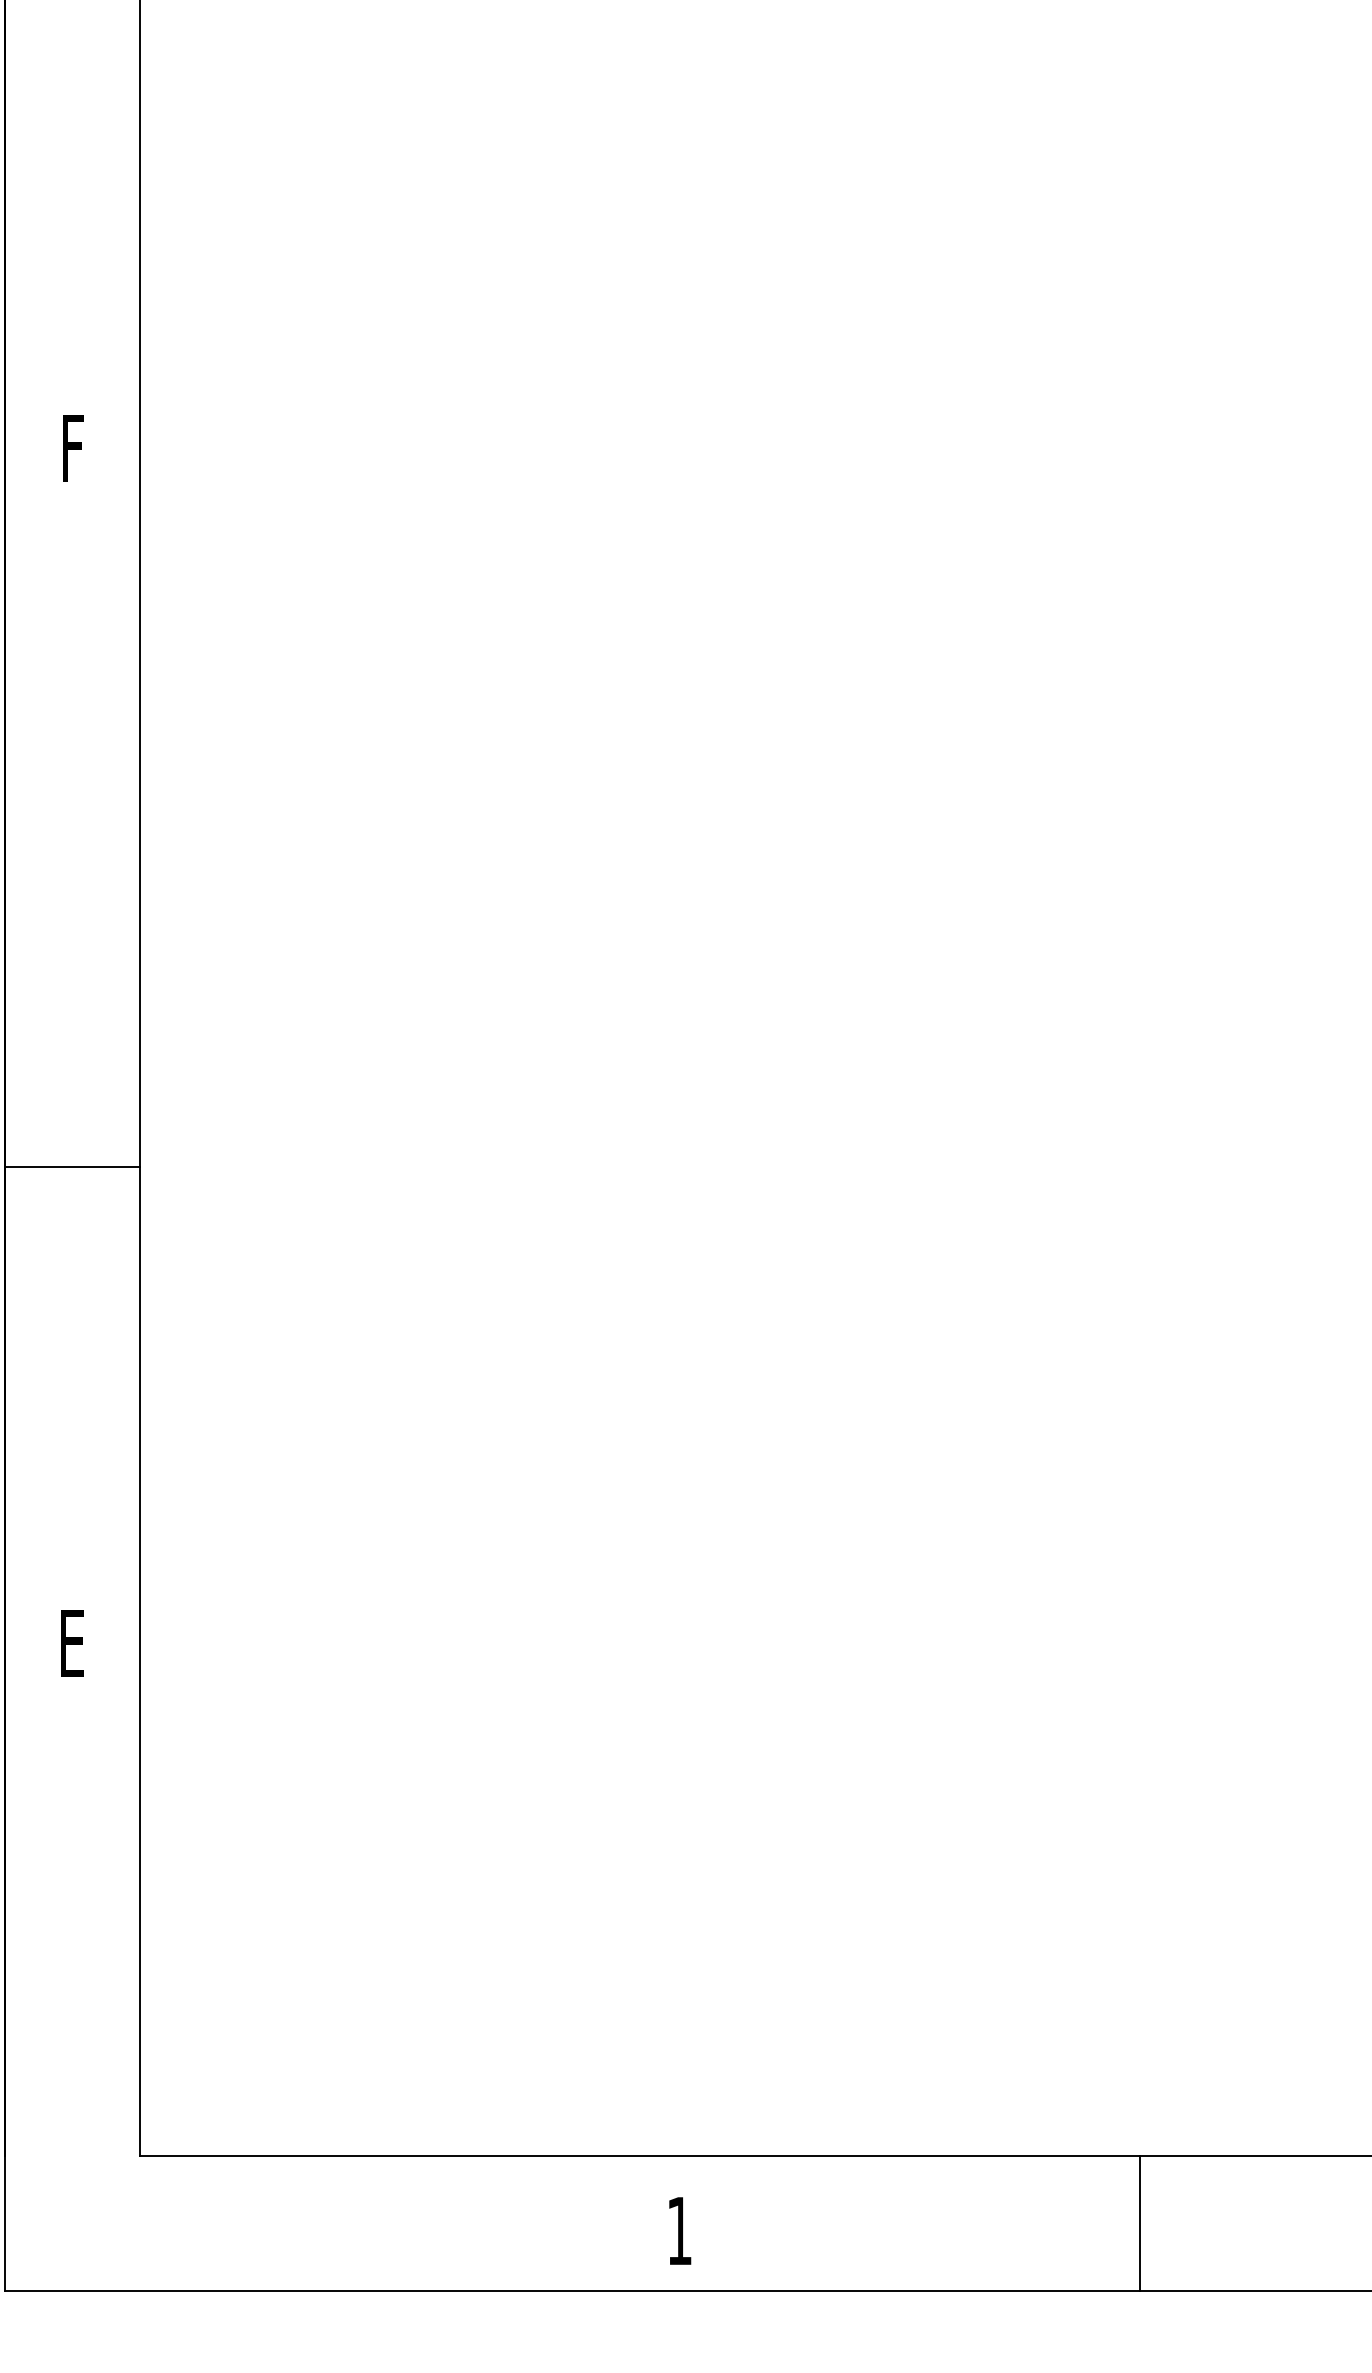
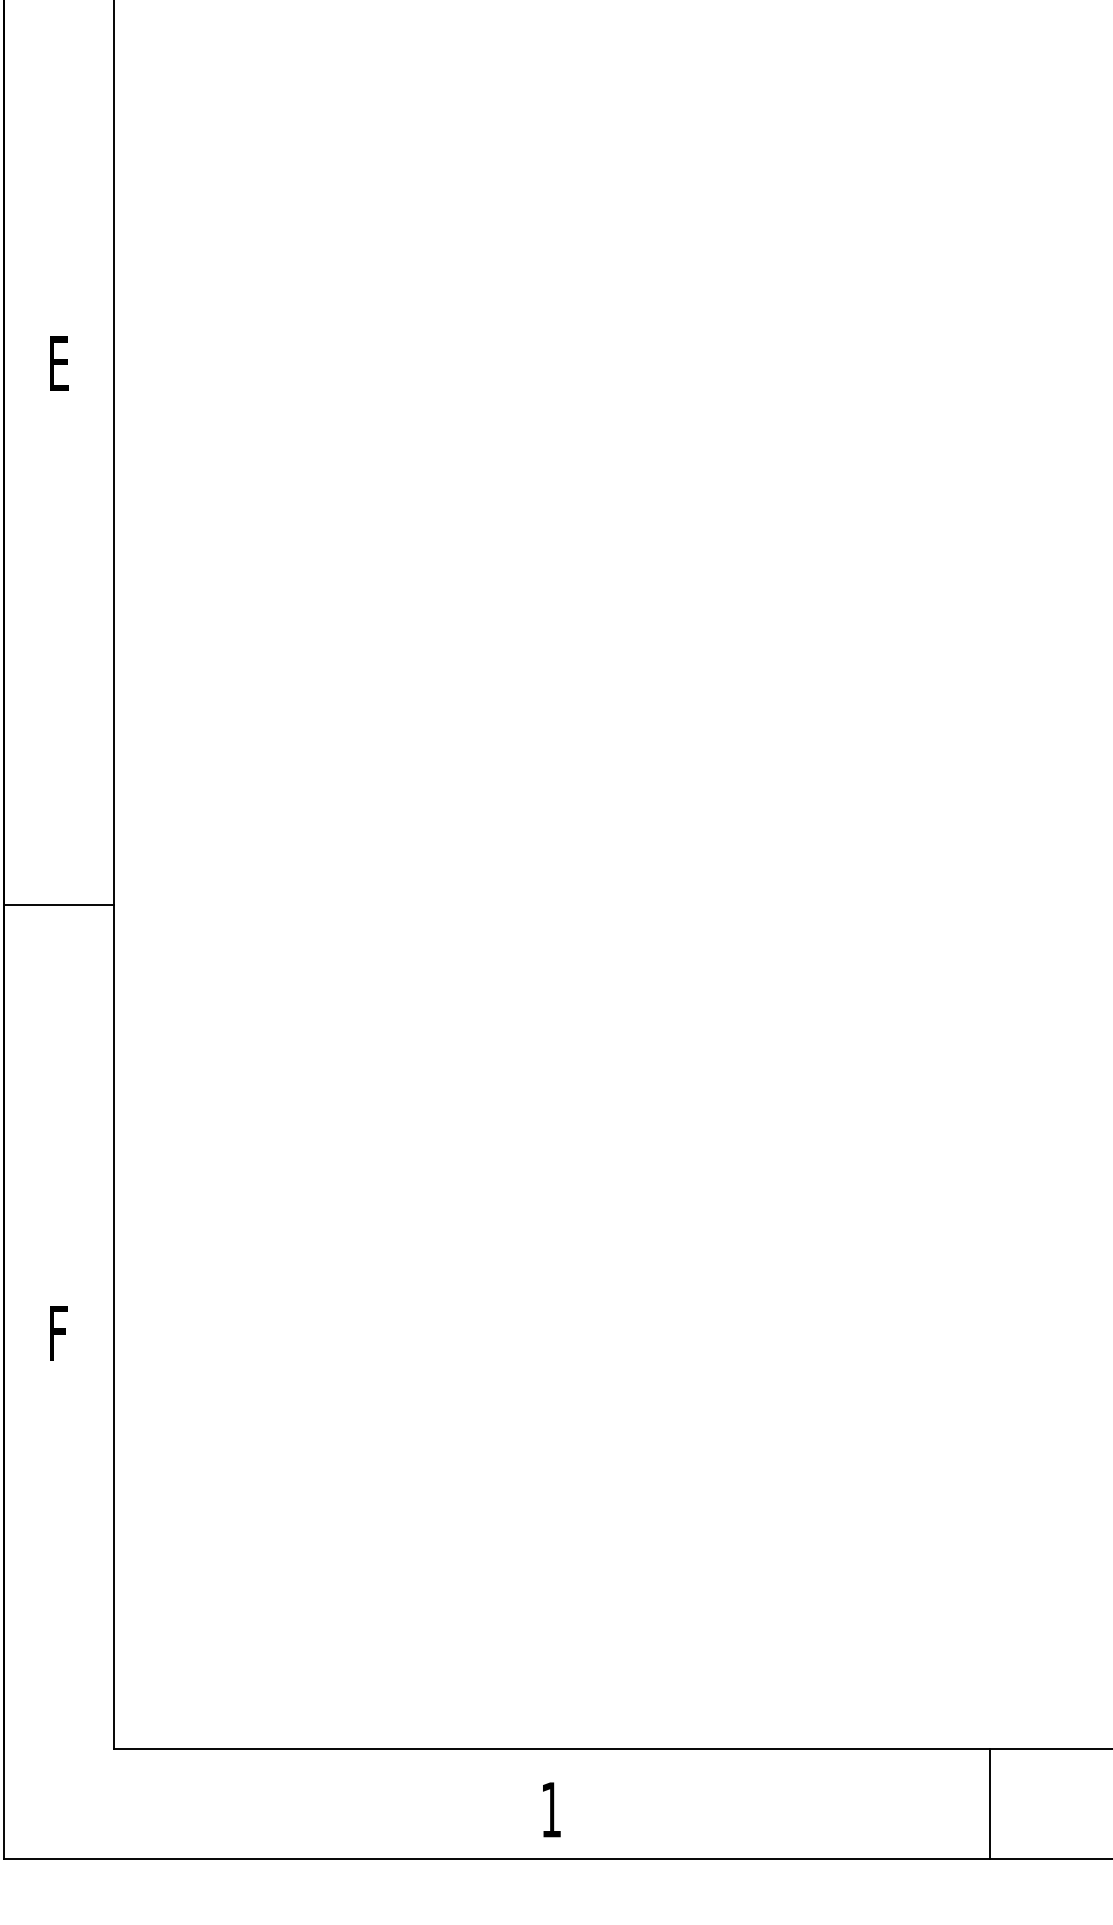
text: (73, 448) -> (59, 363), F -> E
line: (72, 1166) -> (58, 905), moved
text: (72, 1643) -> (58, 1333), E -> F
line: (1140, 2223) -> (990, 1803), moved

